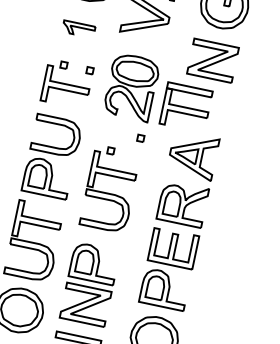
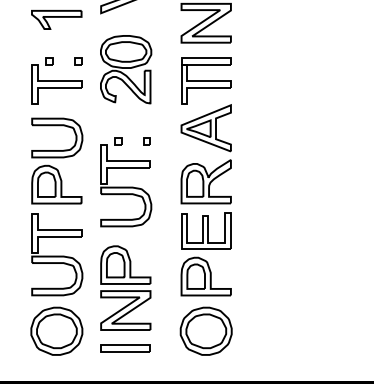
part: (78, 28) -> (56, 19), size x1.43
part: (186, 107) -> (206, 80), moved
part: (140, 138) -> (146, 141), moved

